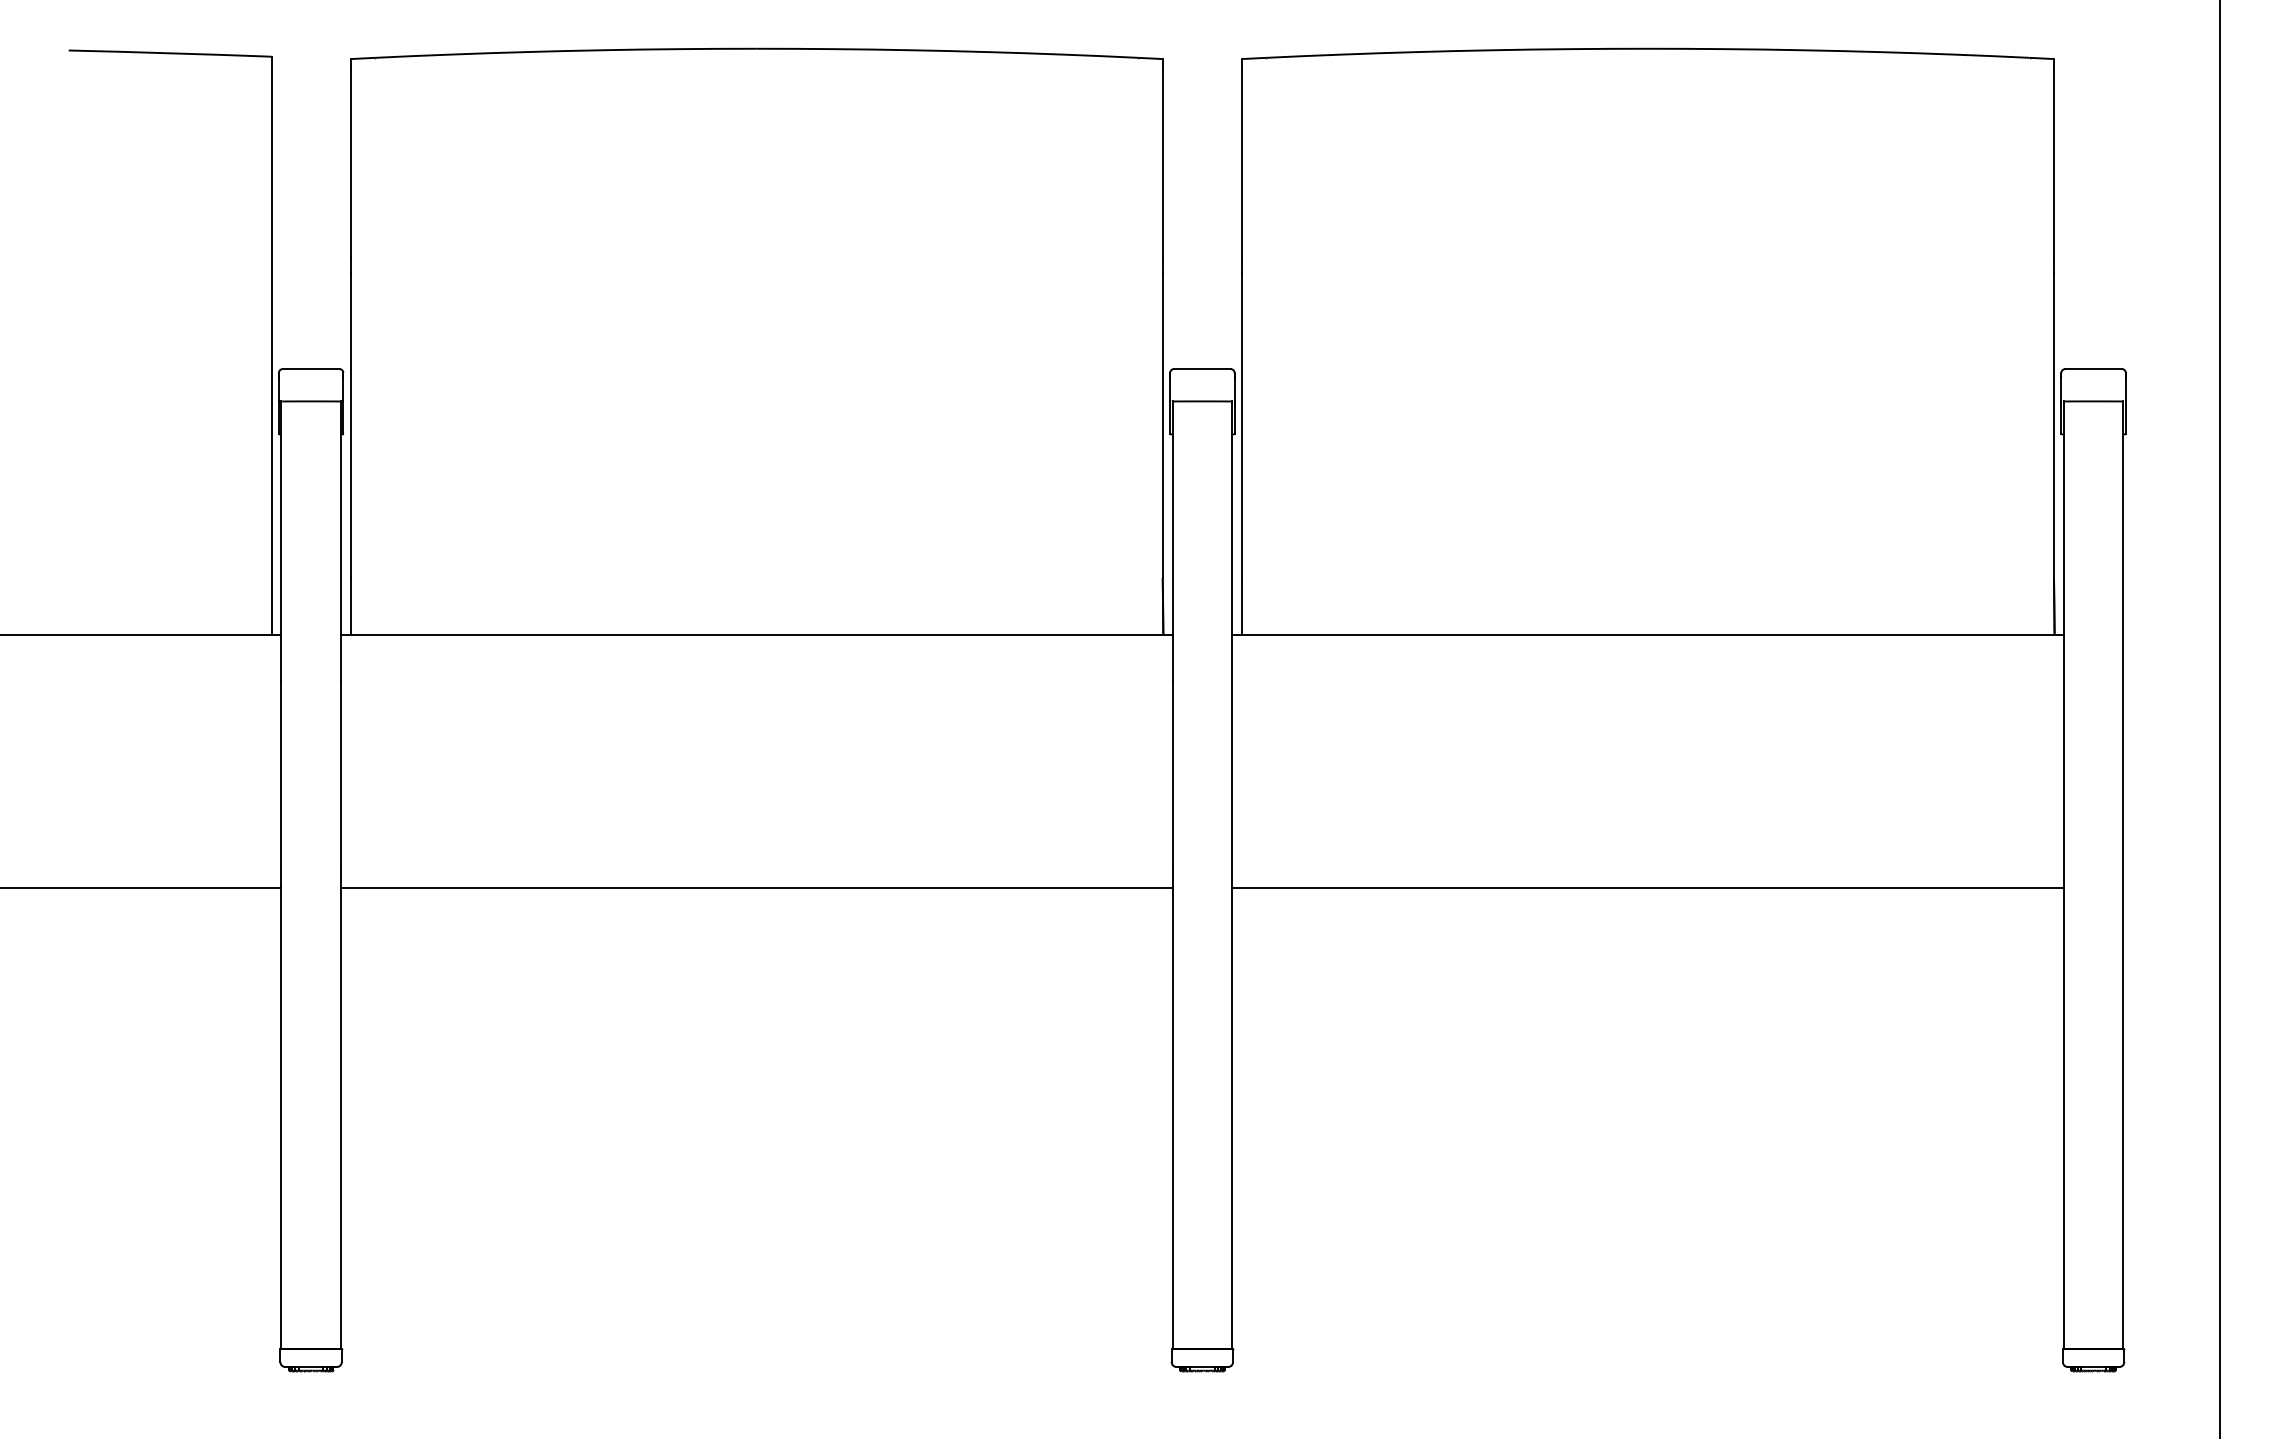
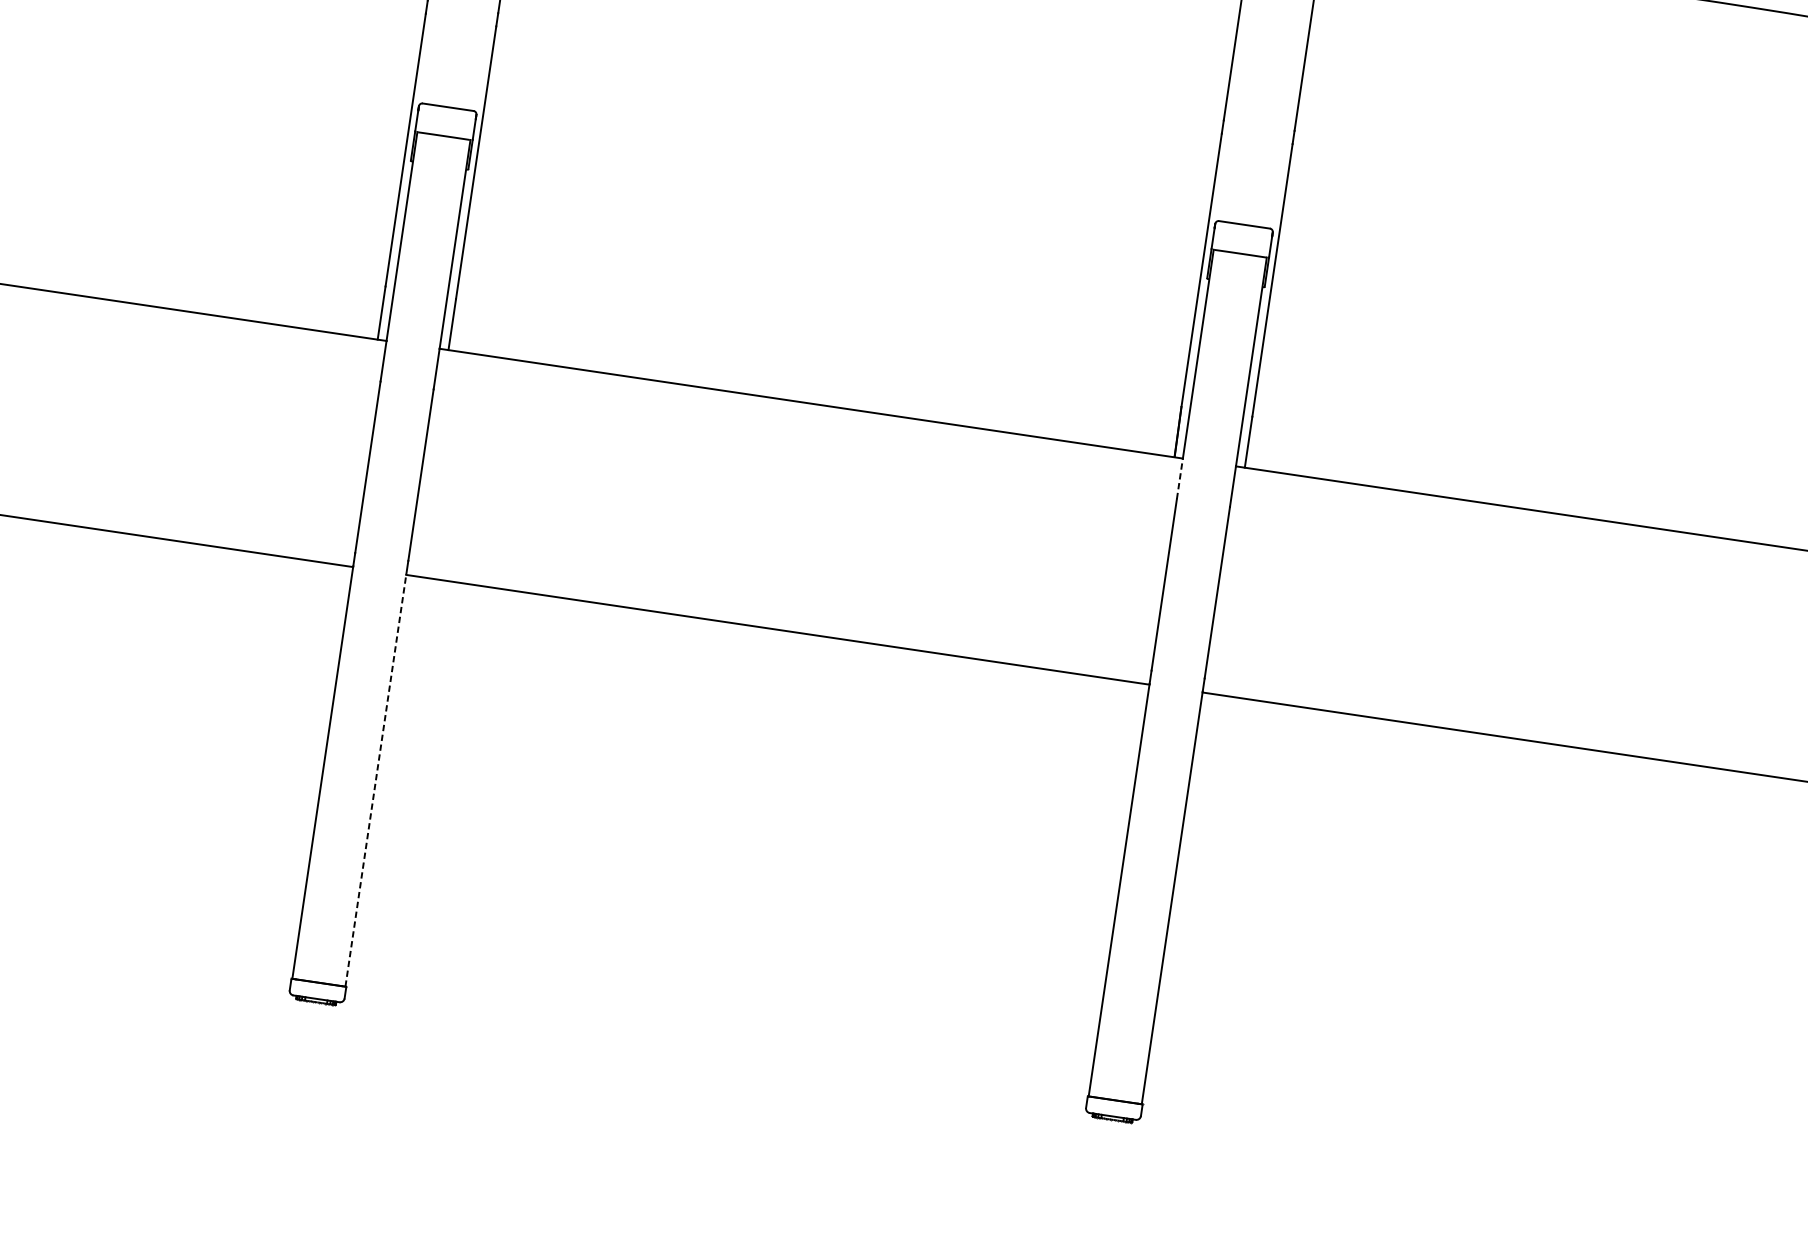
line: (1172, 657) -> (1179, 478), solid -> dashed
line: (340, 1118) -> (375, 780), solid -> dashed

